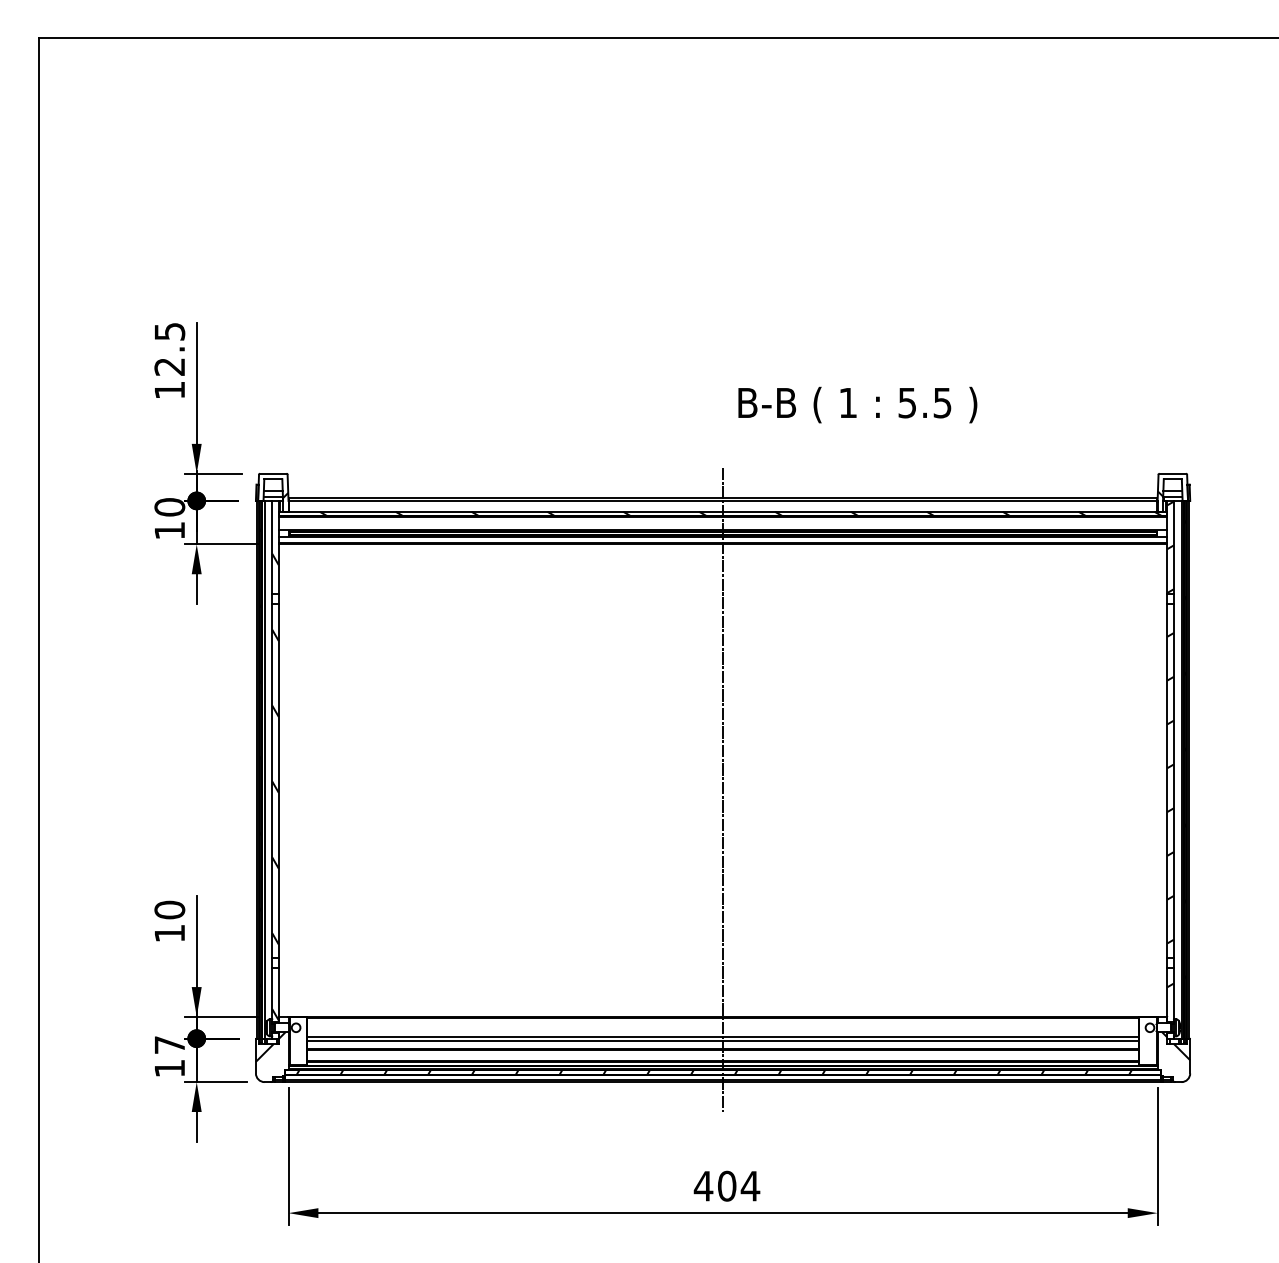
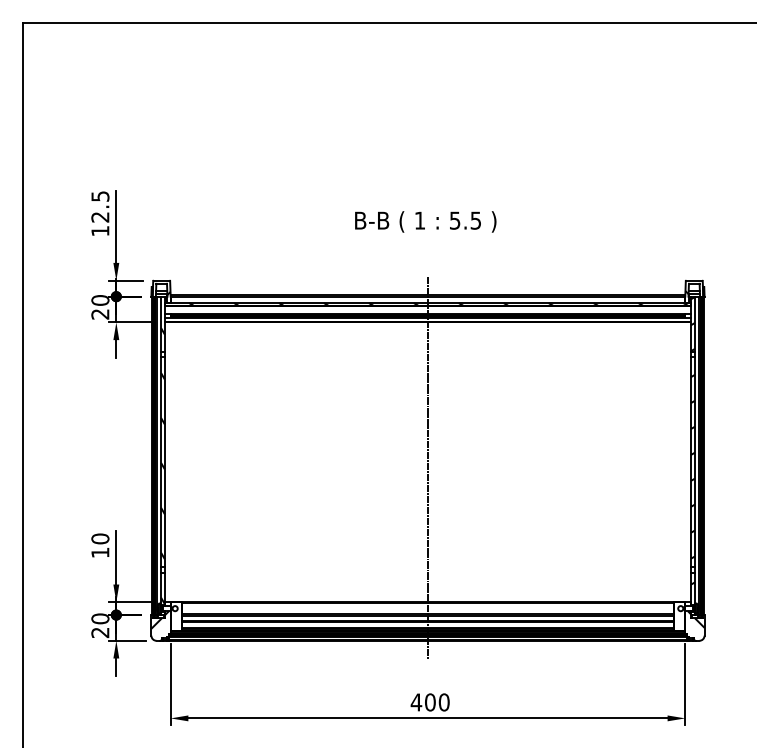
text: (857, 404) -> (425, 221), moved
text: (169, 531) -> (100, 314), 10 -> 20
text: (169, 1056) -> (100, 625), 17 -> 20
text: (749, 1186) -> (443, 702), 404 -> 400

